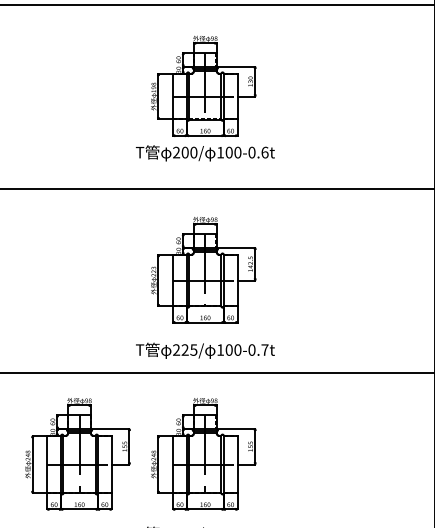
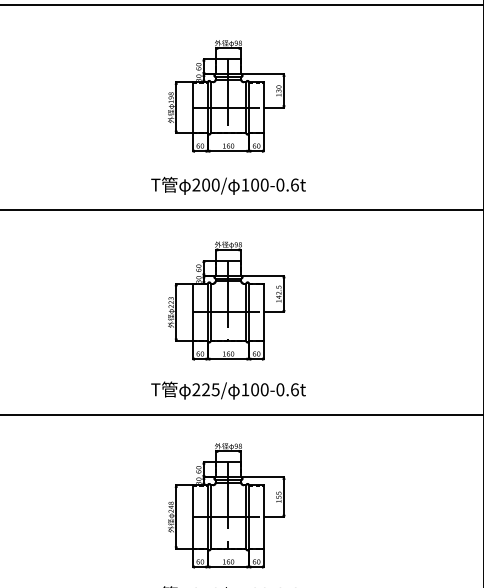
text: (205, 153) -> (228, 185), moved
text: (264, 349) -> (294, 389), 100-0.7t -> 100-0.6t
part: (77, 454) -> (86, 505), removed

